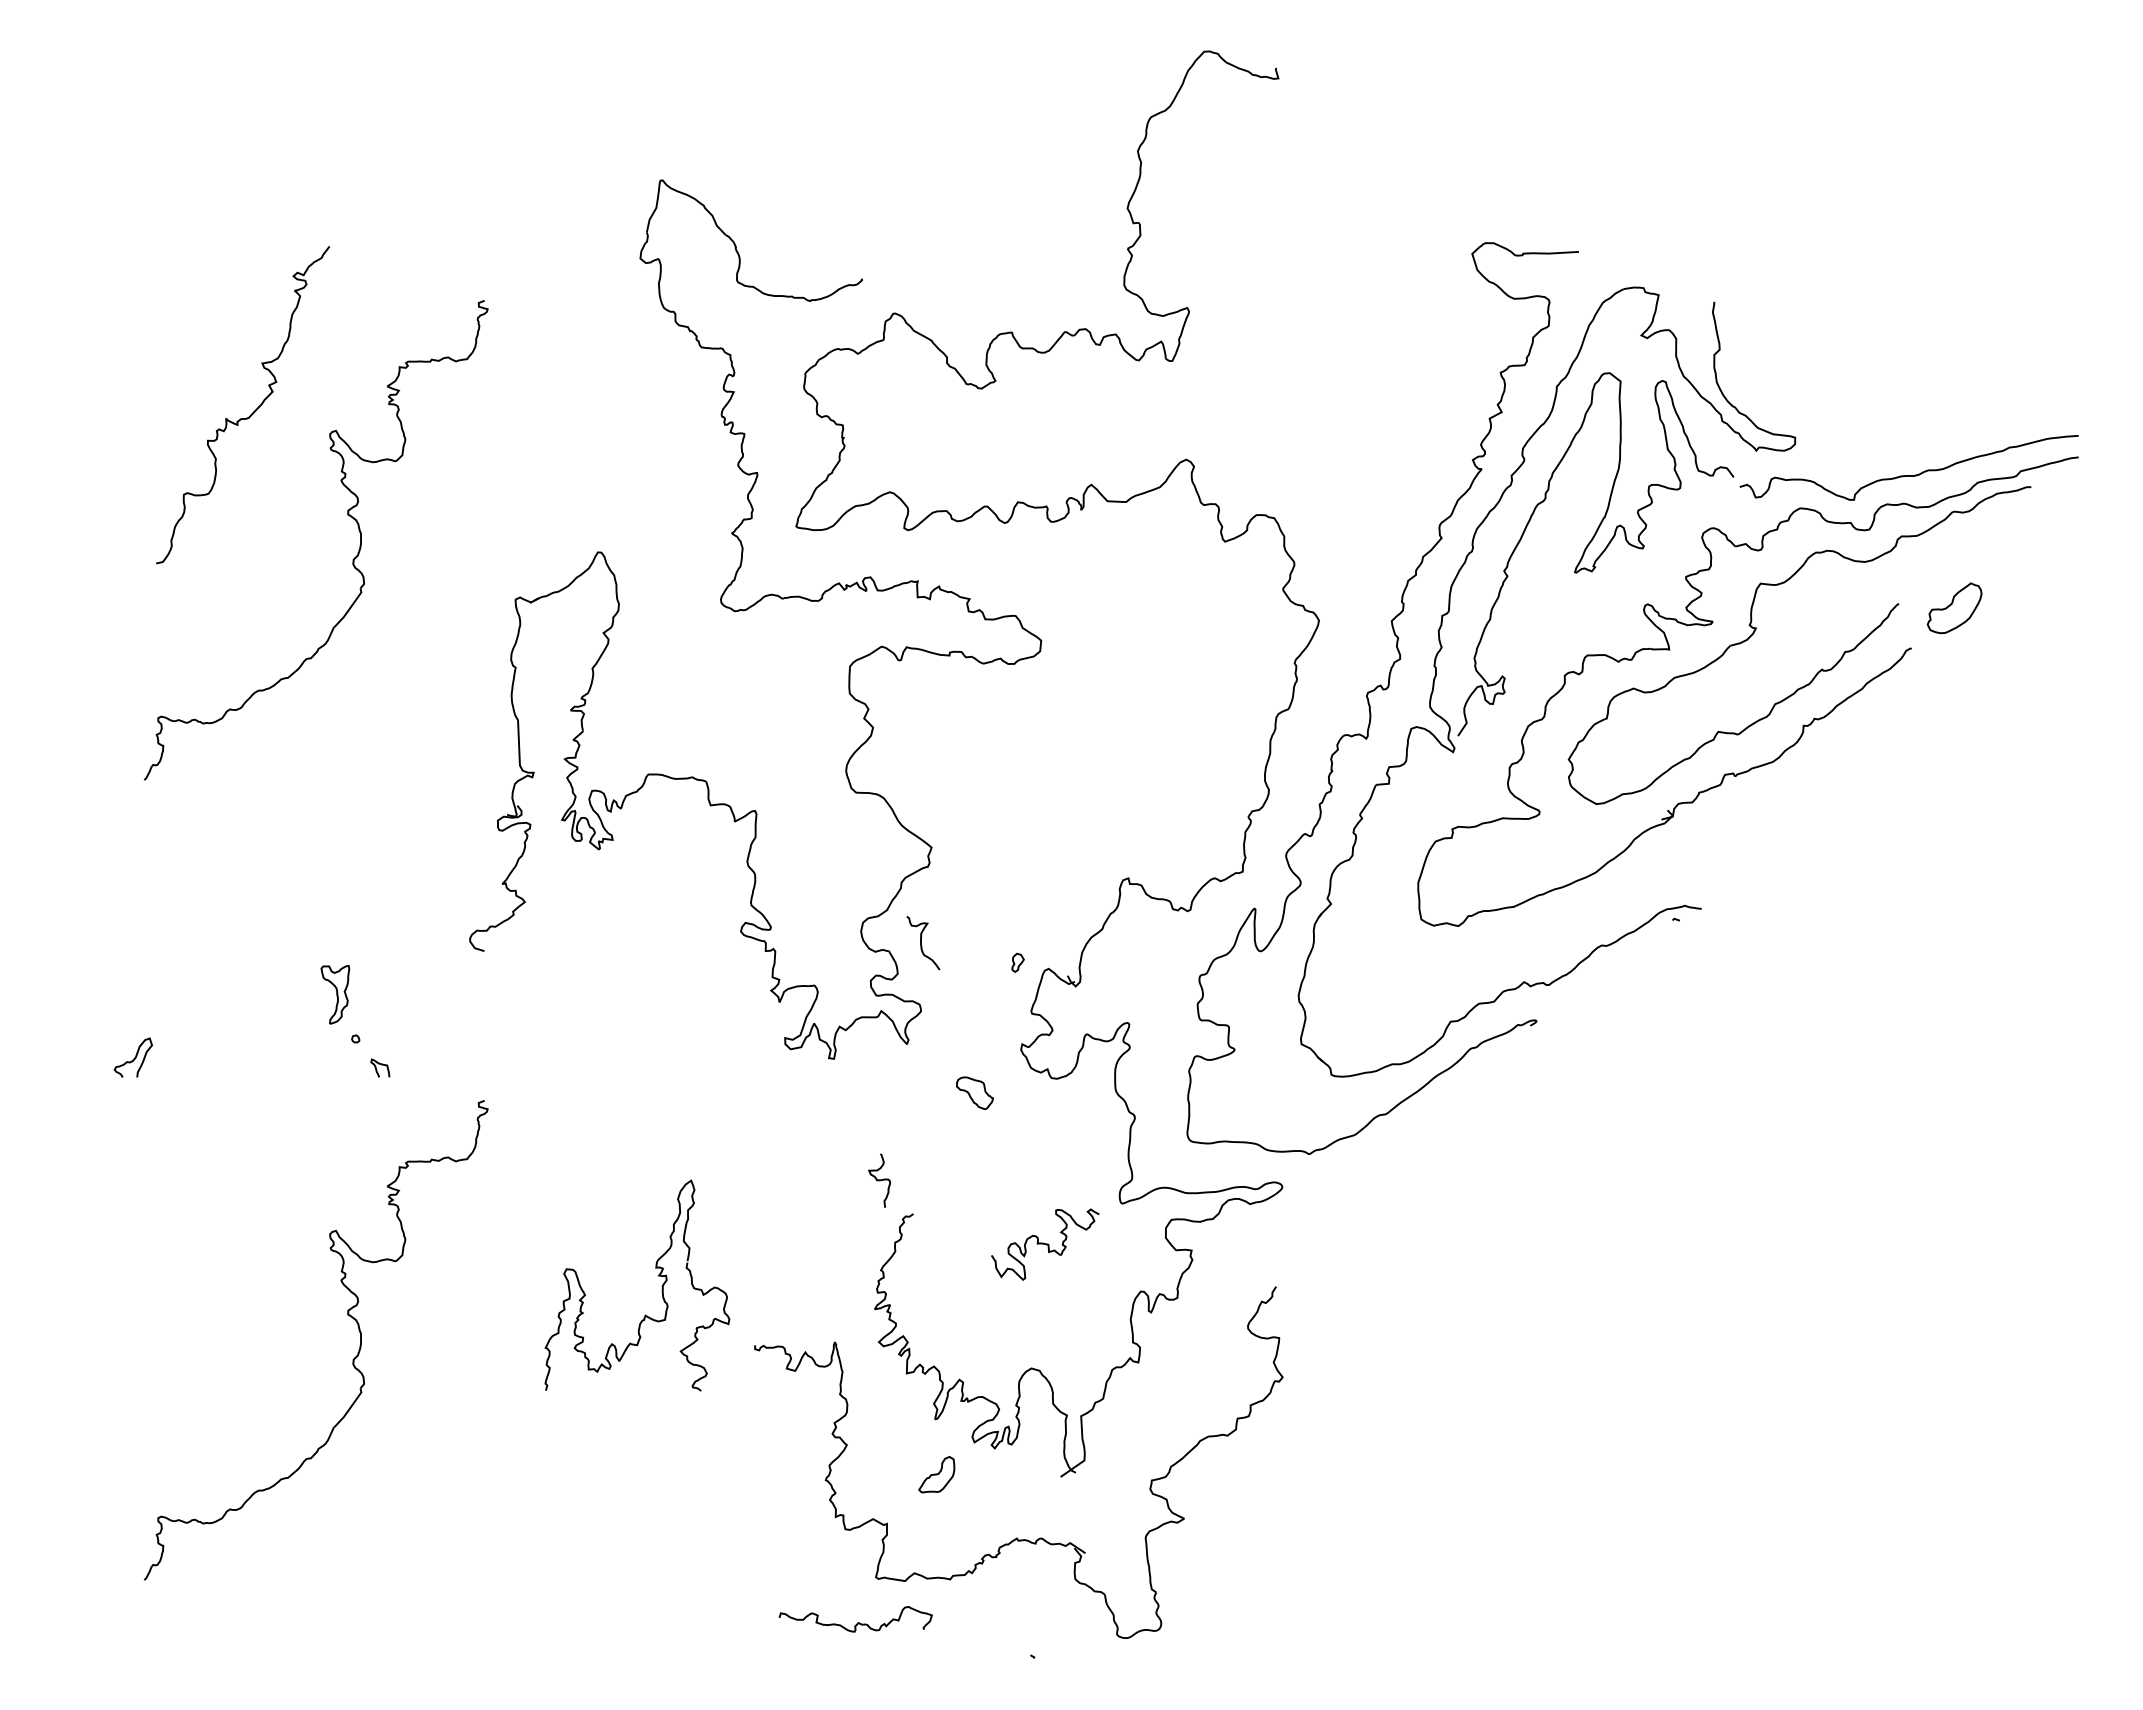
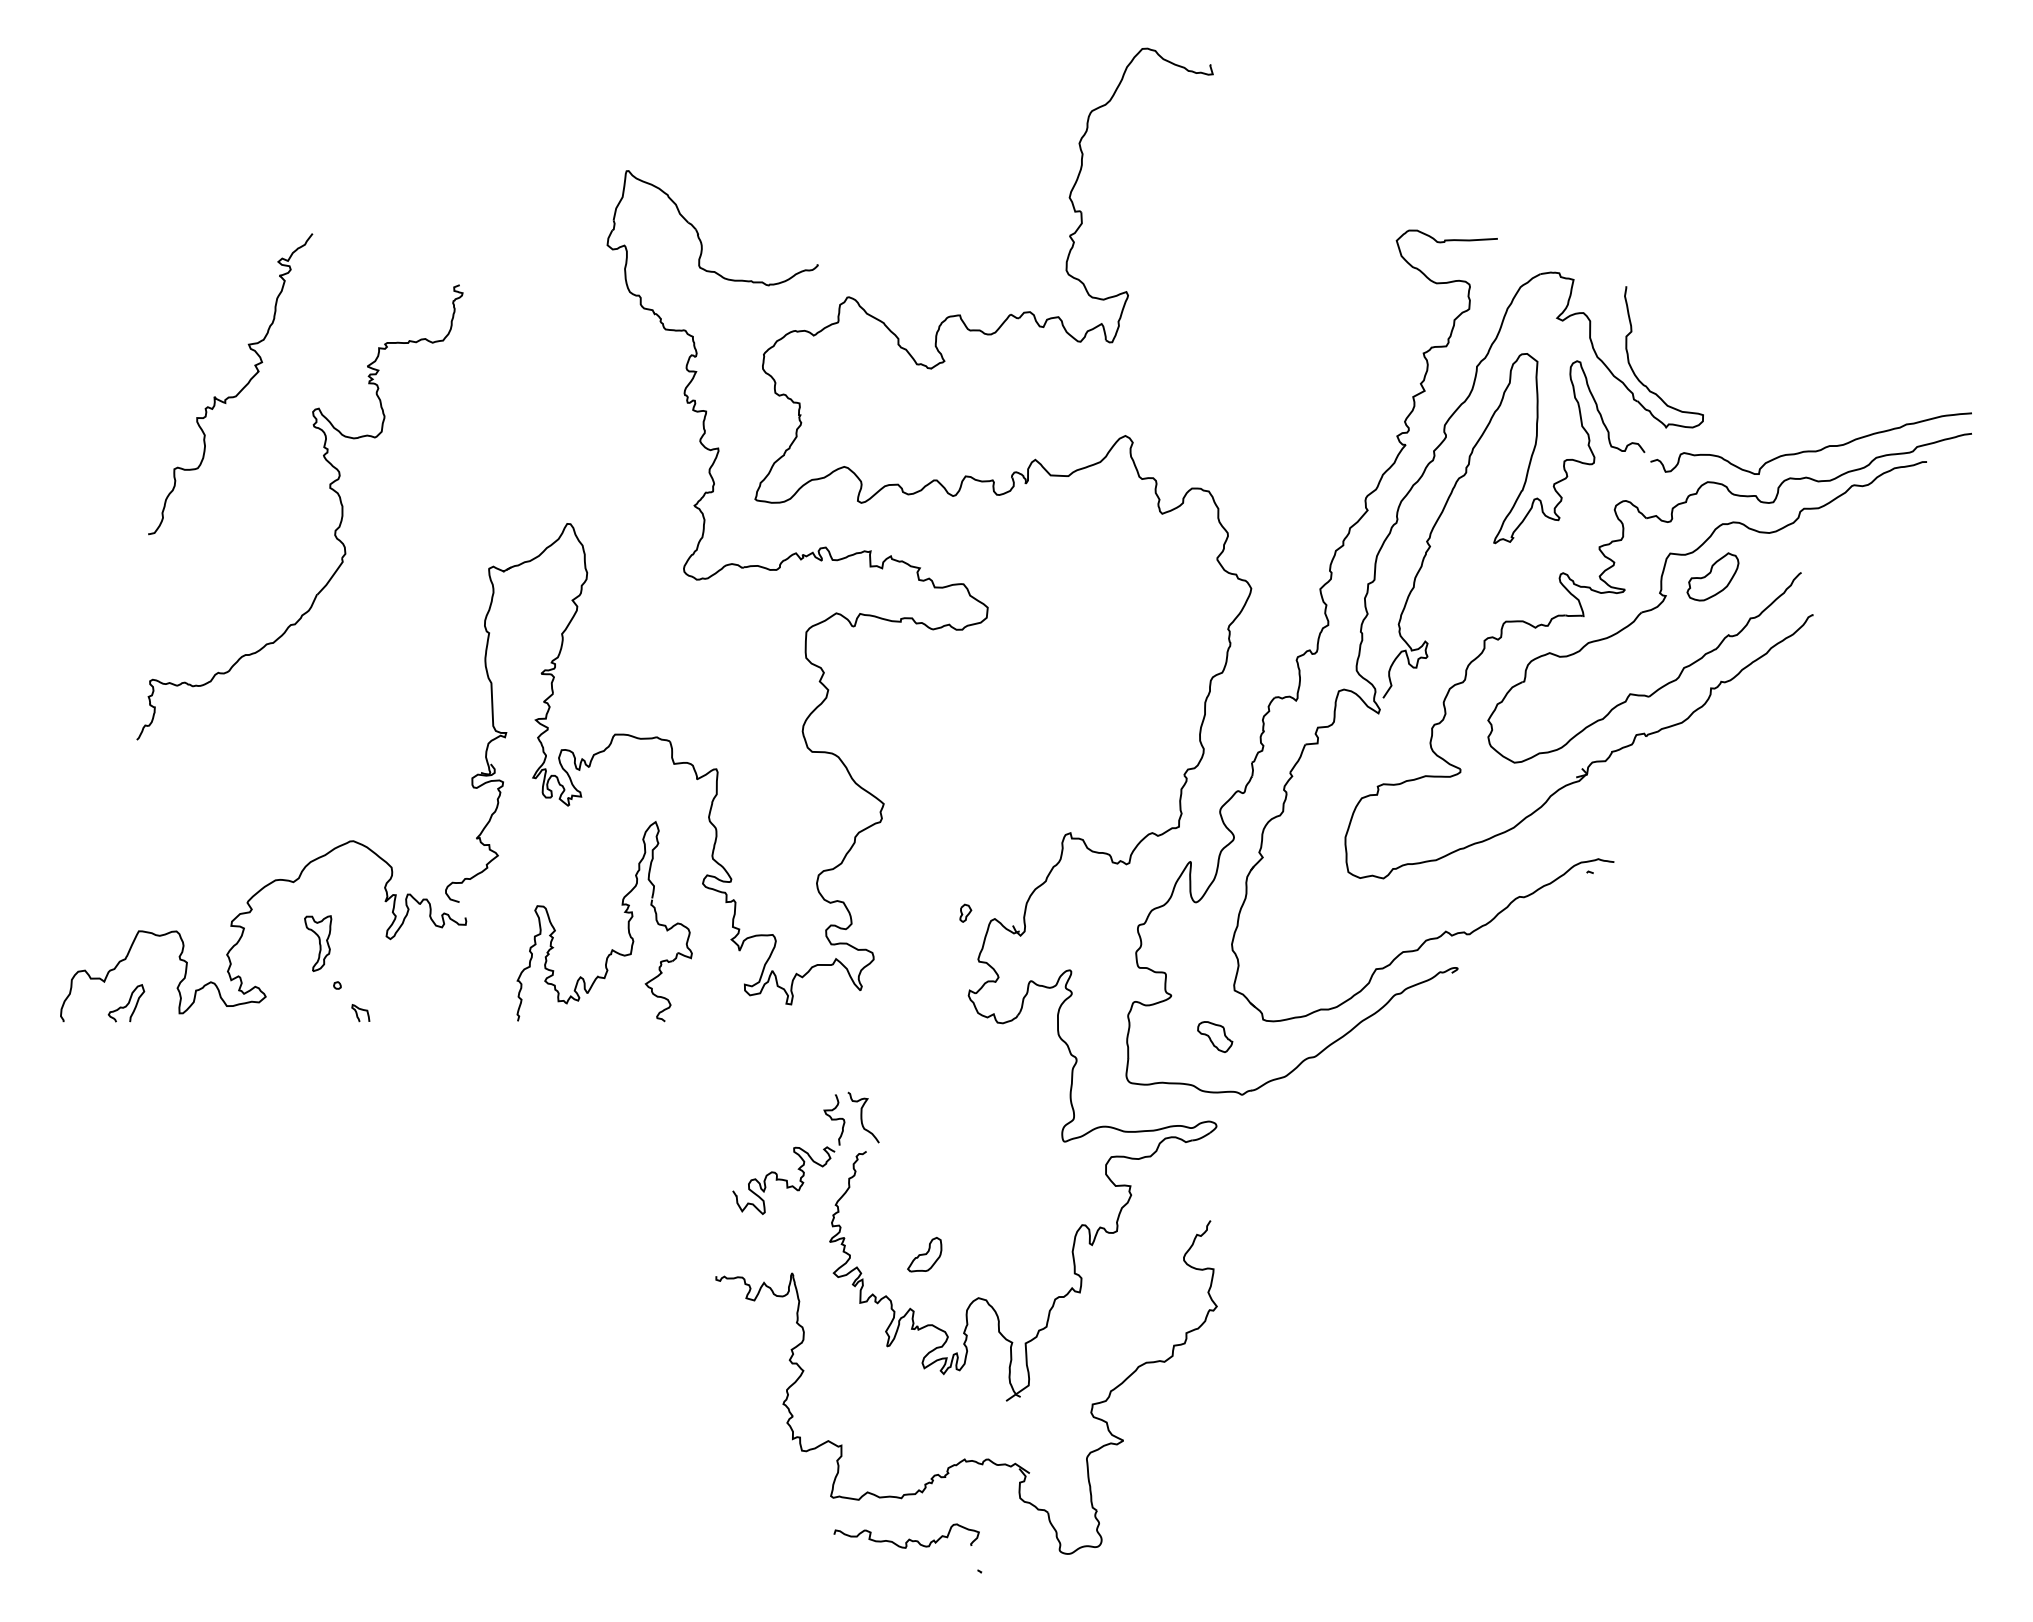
part: (1954, 608) -> (1712, 577), moved
curve: (921, 943) -> (861, 1117), moved
curve: (258, 978) -> (245, 928), added
part: (974, 1093) -> (1214, 1037), moved
curve: (1045, 1244) -> (784, 1180), moved
part: (657, 1276) -> (623, 912), moved
part: (347, 1315) -> (329, 1247), removed
part: (936, 1474) -> (924, 1254), moved
curve: (857, 1622) -> (908, 1539), moved

